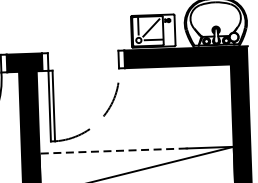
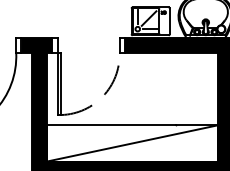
line: (112, 151) -> (111, 125), dashed -> solid

